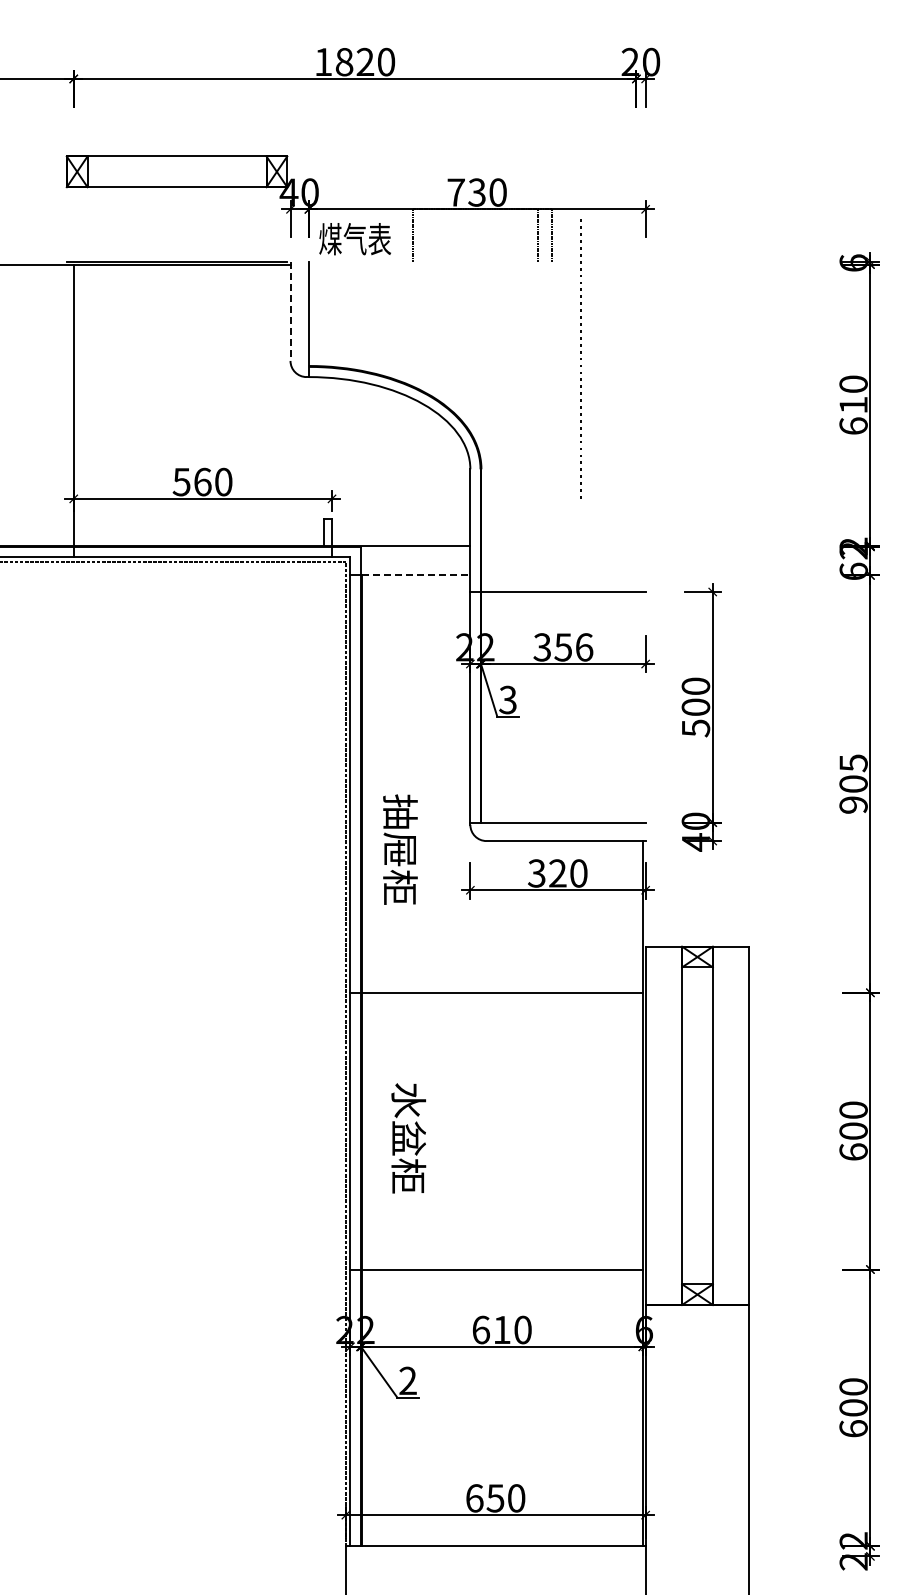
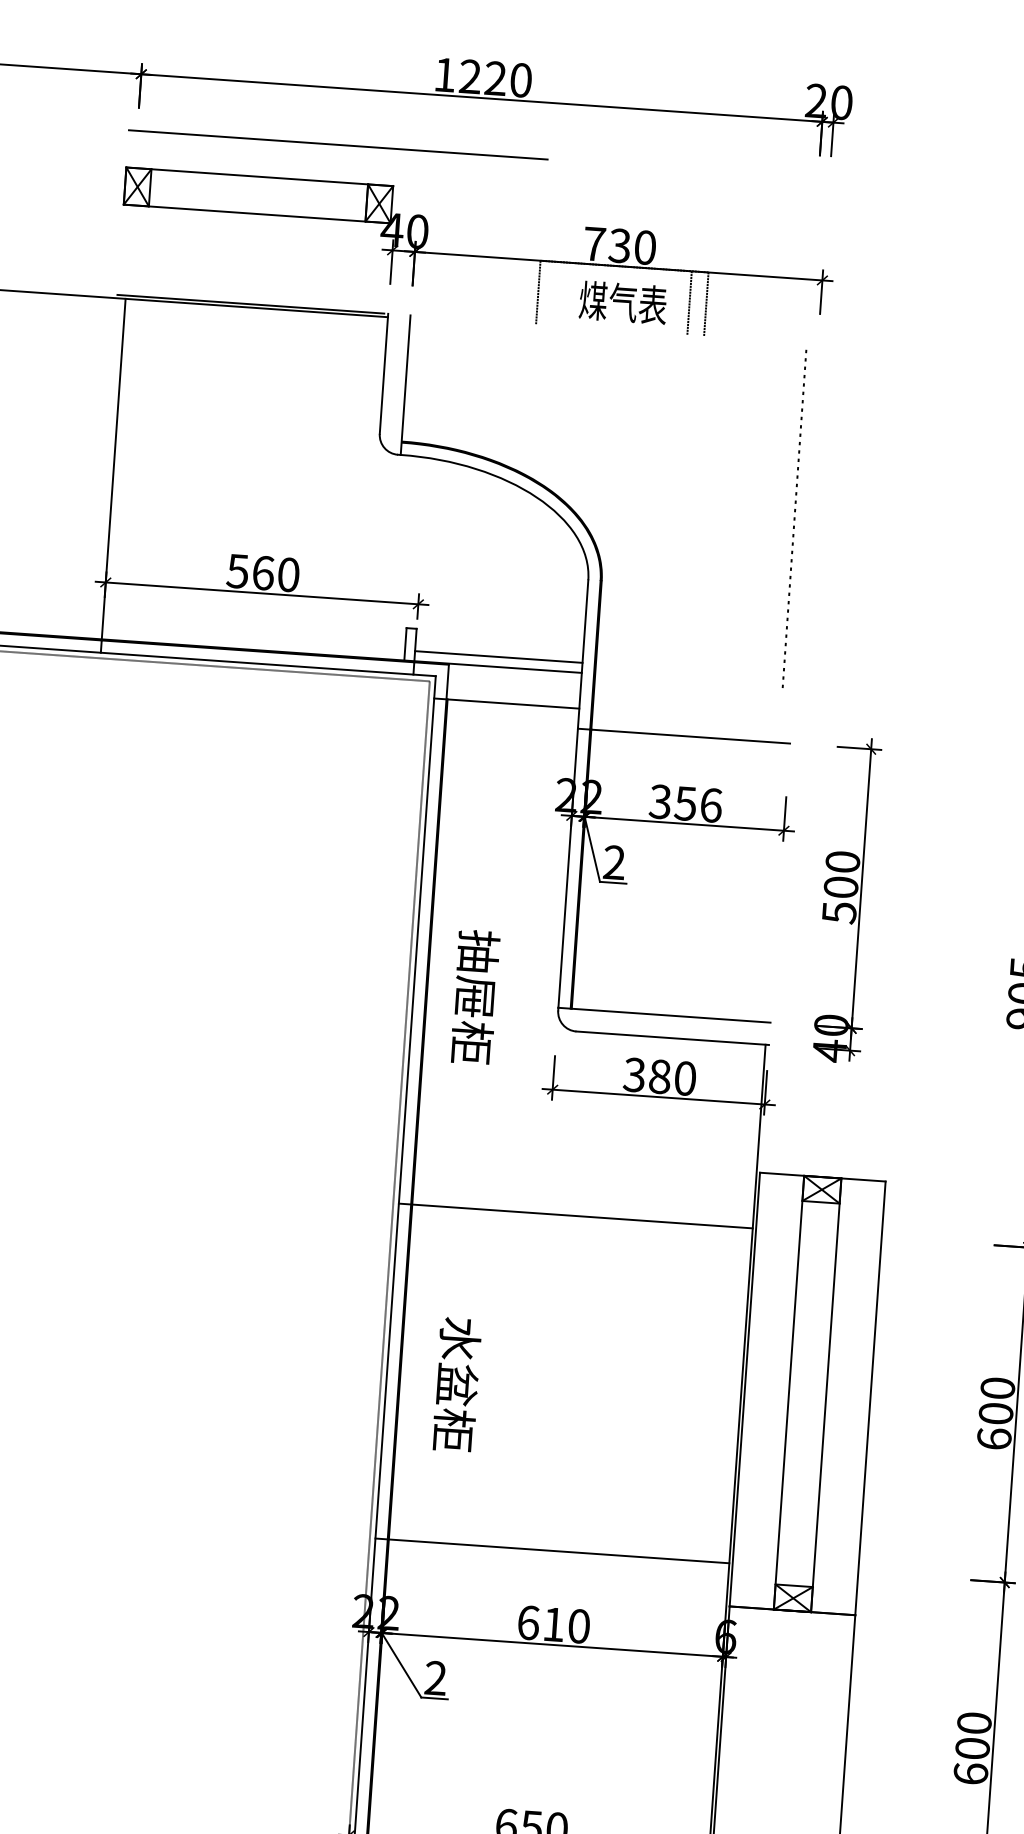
text: (344, 61) -> (470, 76), 1820 -> 1220
line: (239, 125) -> (337, 144), added
text: (354, 239) -> (622, 303), moved
line: (290, 311) -> (383, 374), dashed -> solid
line: (580, 358) -> (793, 518), moved
line: (401, 537) -> (499, 656), added
line: (416, 575) -> (514, 704), dashed -> solid
text: (507, 700) -> (613, 863), 3 -> 2
text: (400, 849) -> (475, 997), moved
text: (557, 873) -> (659, 1076), 320 -> 380

